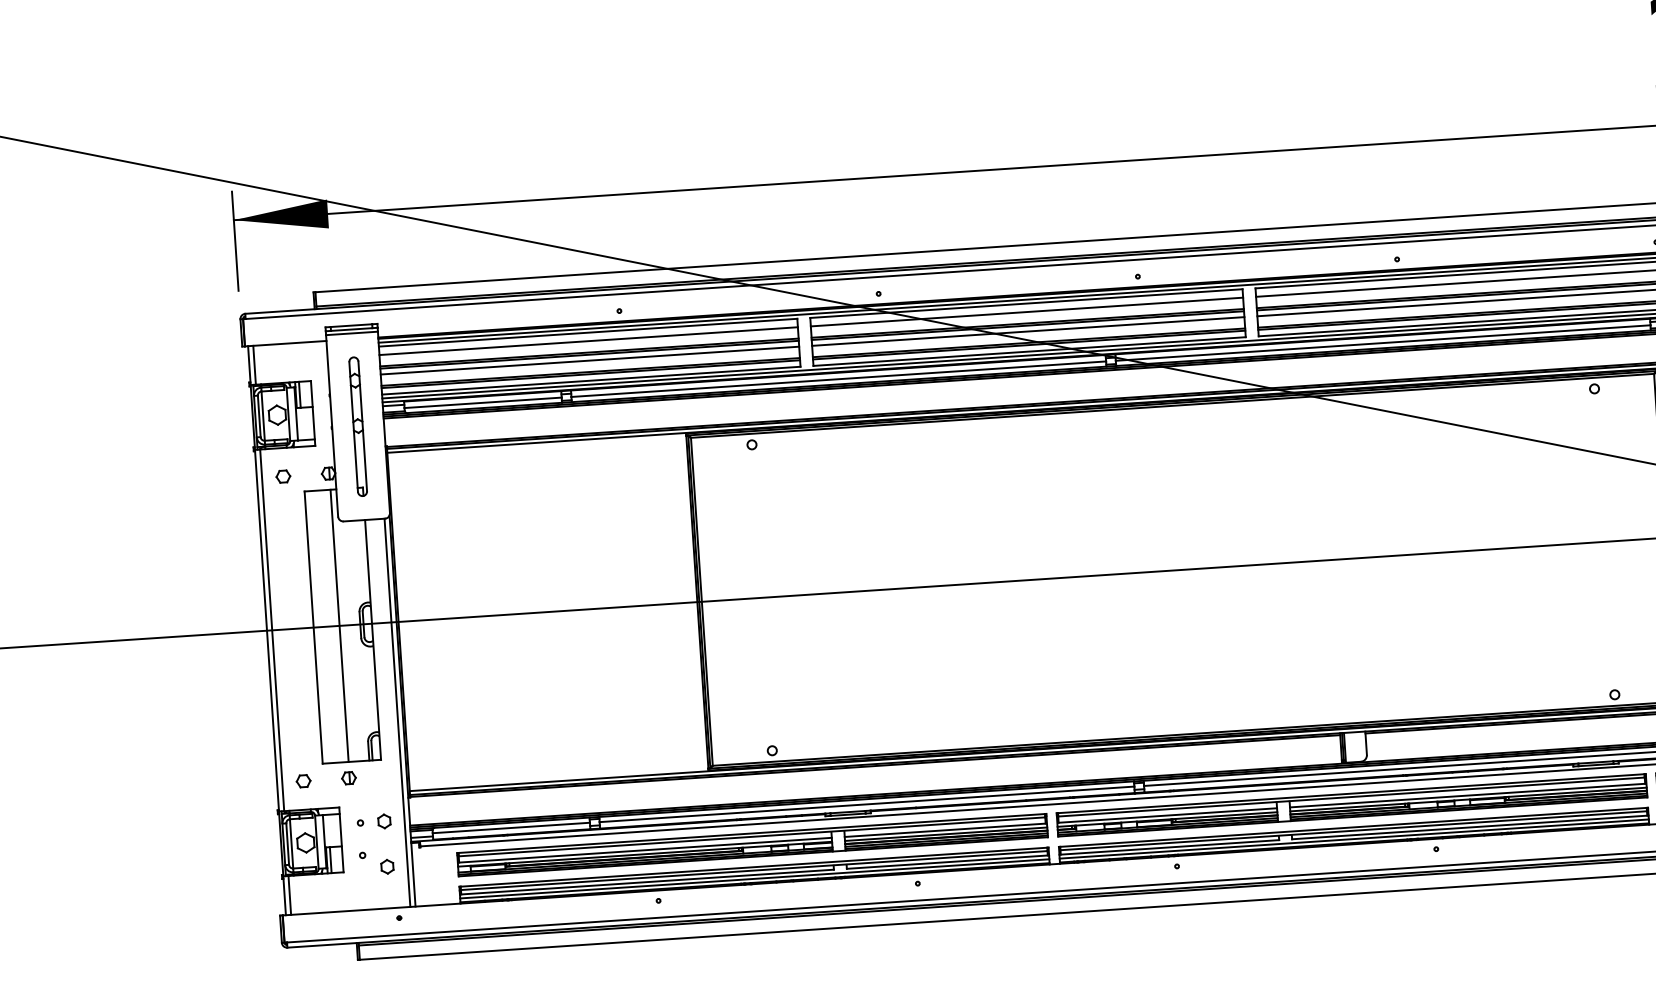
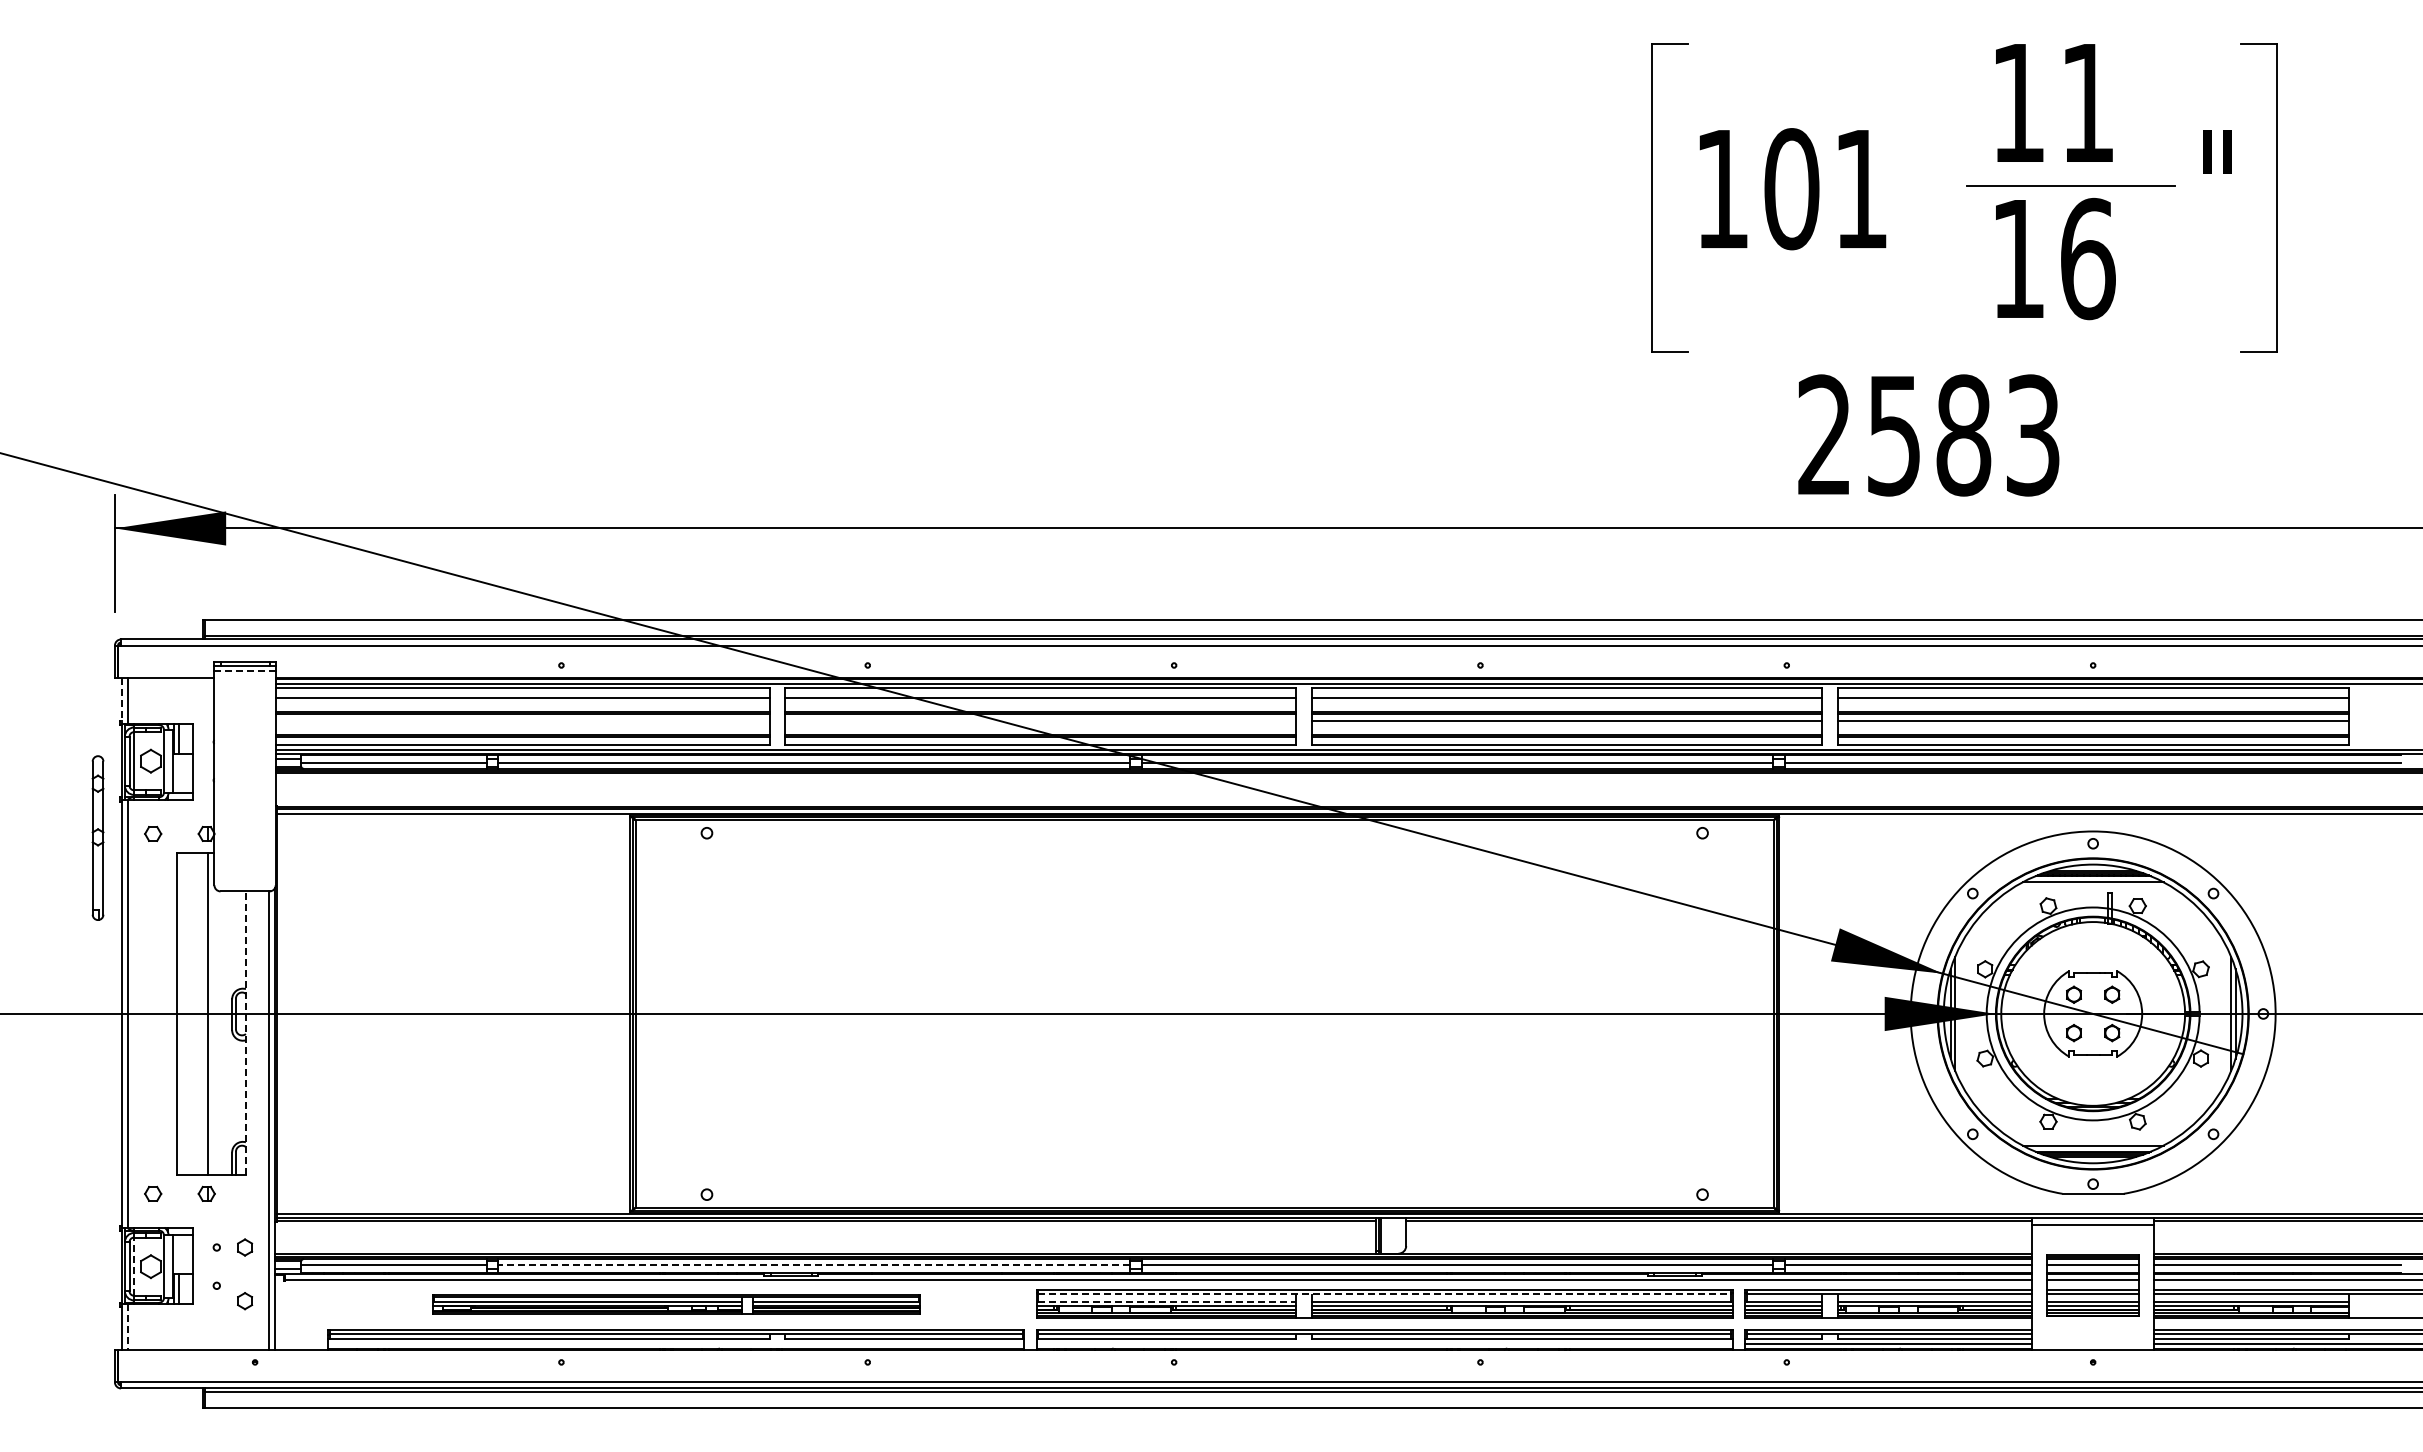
line: (1027, 331) -> (1040, 721), removed
line: (352, 333) -> (245, 670), solid -> dashed
line: (589, 360) -> (522, 721), removed
line: (249, 365) -> (121, 700), solid -> dashed
part: (357, 426) -> (97, 837), moved
line: (372, 640) -> (245, 1033), solid -> dashed
line: (1351, 797) -> (1384, 1294), solid -> dashed
line: (867, 804) -> (814, 1265), solid -> dashed
line: (1168, 815) -> (1167, 1301), solid -> dashed
line: (1354, 839) -> (1384, 1344), removed
line: (291, 843) -> (134, 1266), solid -> dashed
part: (751, 844) -> (675, 1303), size x0.7
line: (754, 879) -> (676, 1344), removed
line: (289, 895) -> (127, 1327), solid -> dashed

